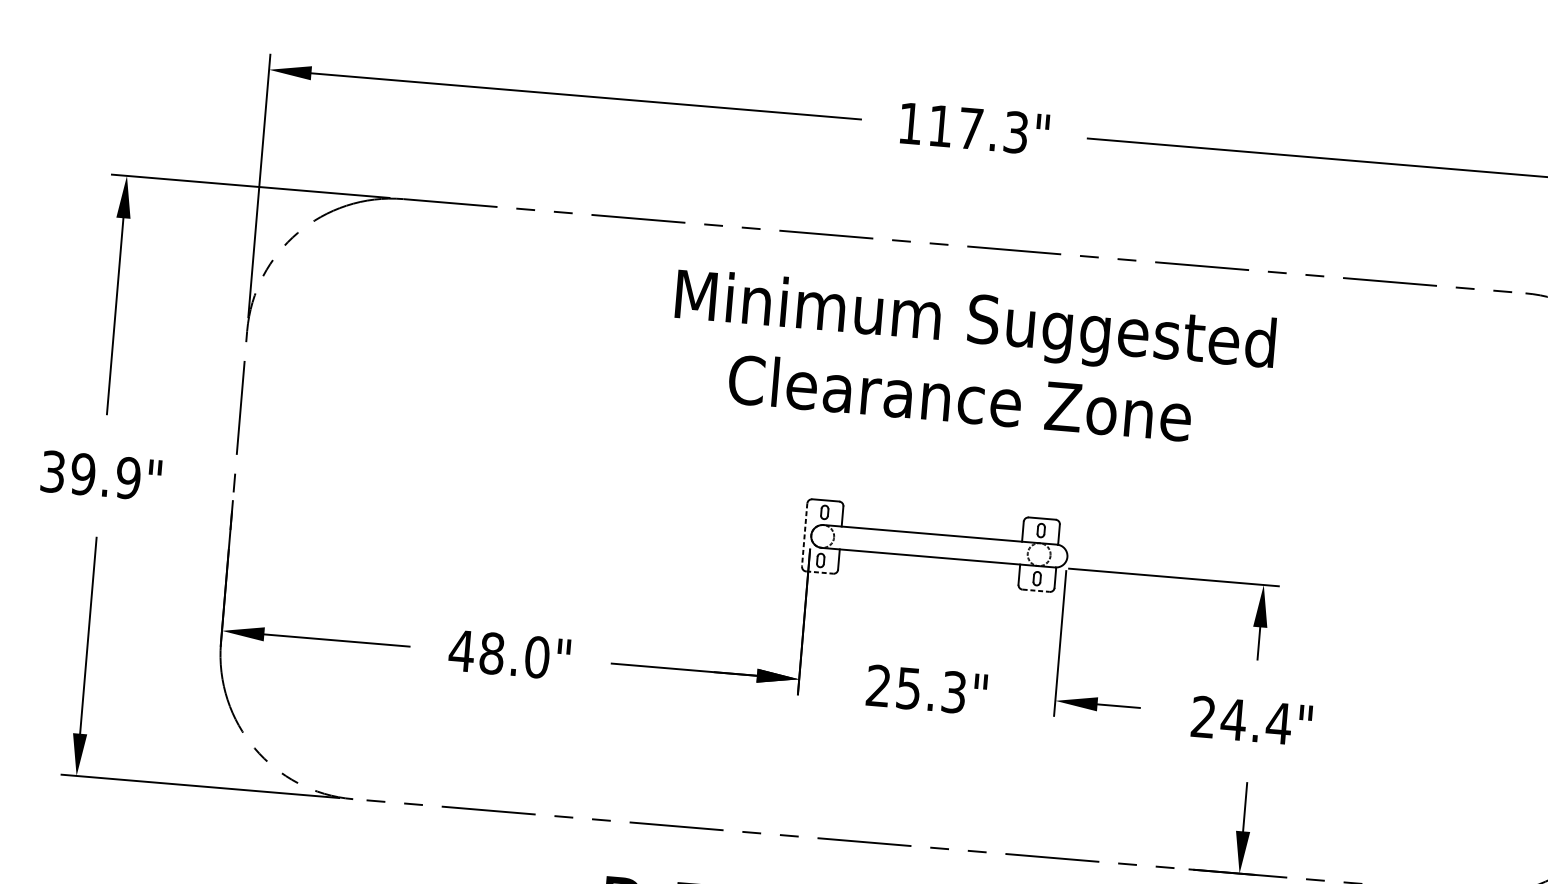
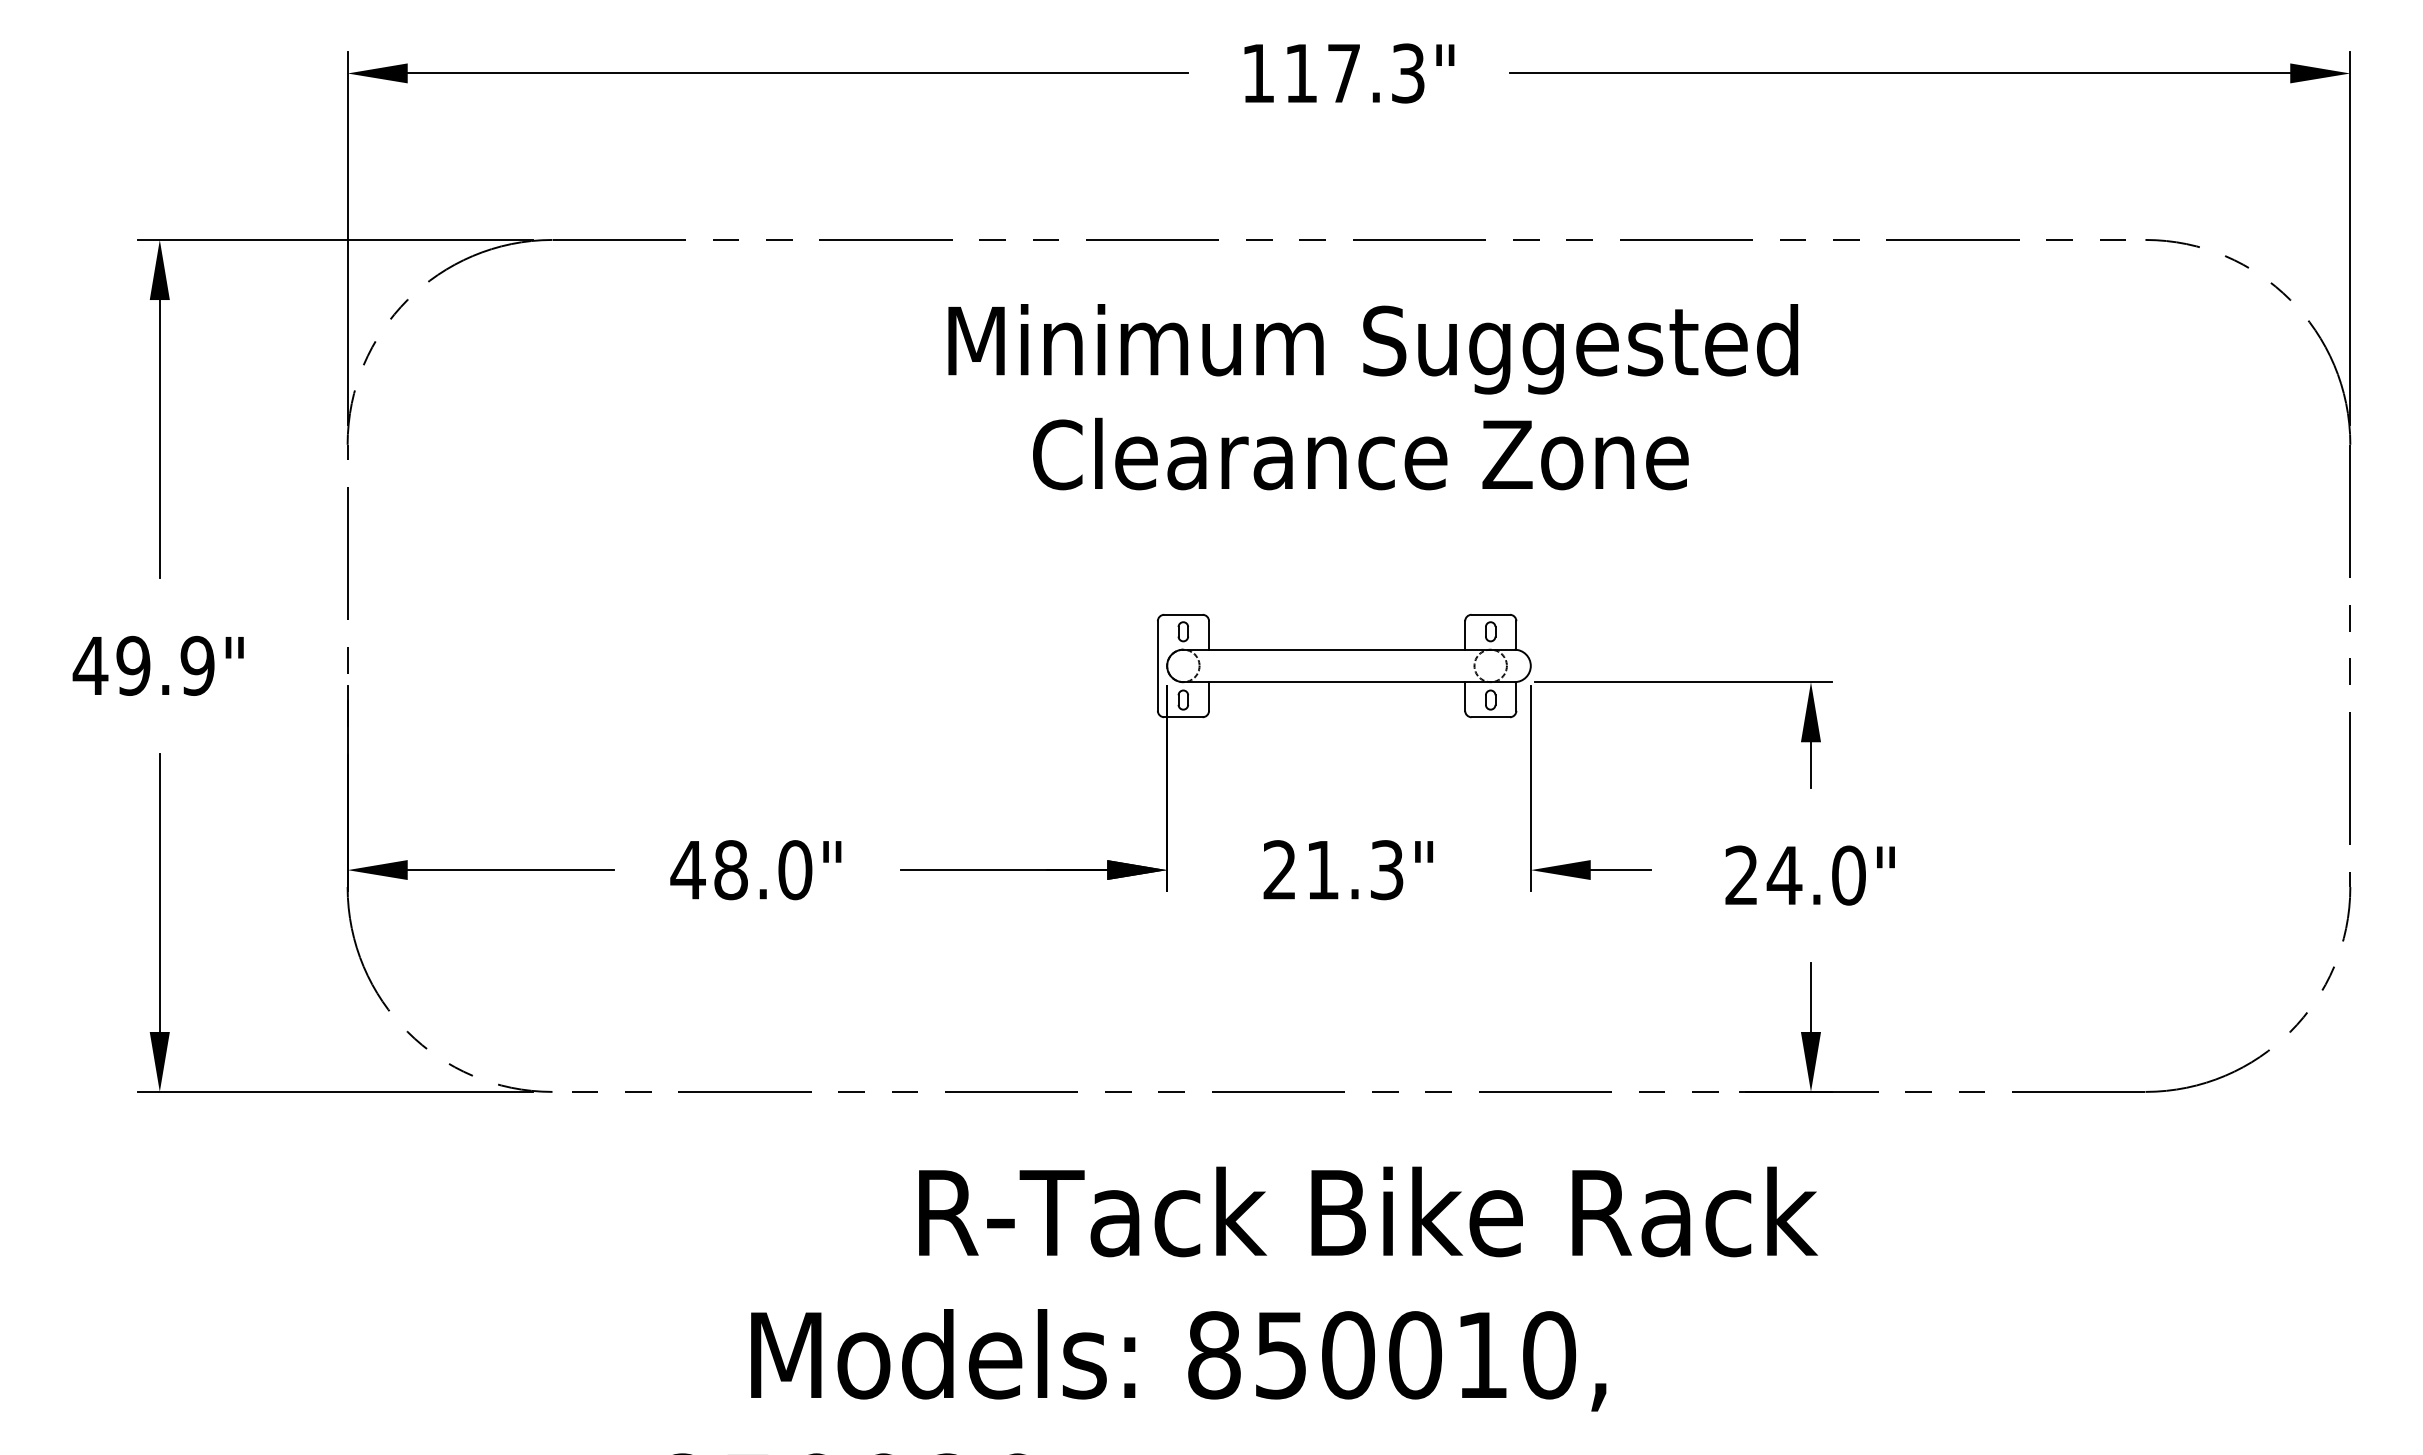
text: (53, 471) -> (90, 665), 39.9" -> 49.9"
line: (804, 535) -> (1157, 666), dashed -> solid
line: (819, 572) -> (1183, 717), dashed -> solid
line: (1036, 591) -> (1491, 717), dashed -> solid
text: (908, 688) -> (1322, 870), 25.3" -> 21.3"
text: (1278, 723) -> (1848, 875), 24.4" -> 24.0"

